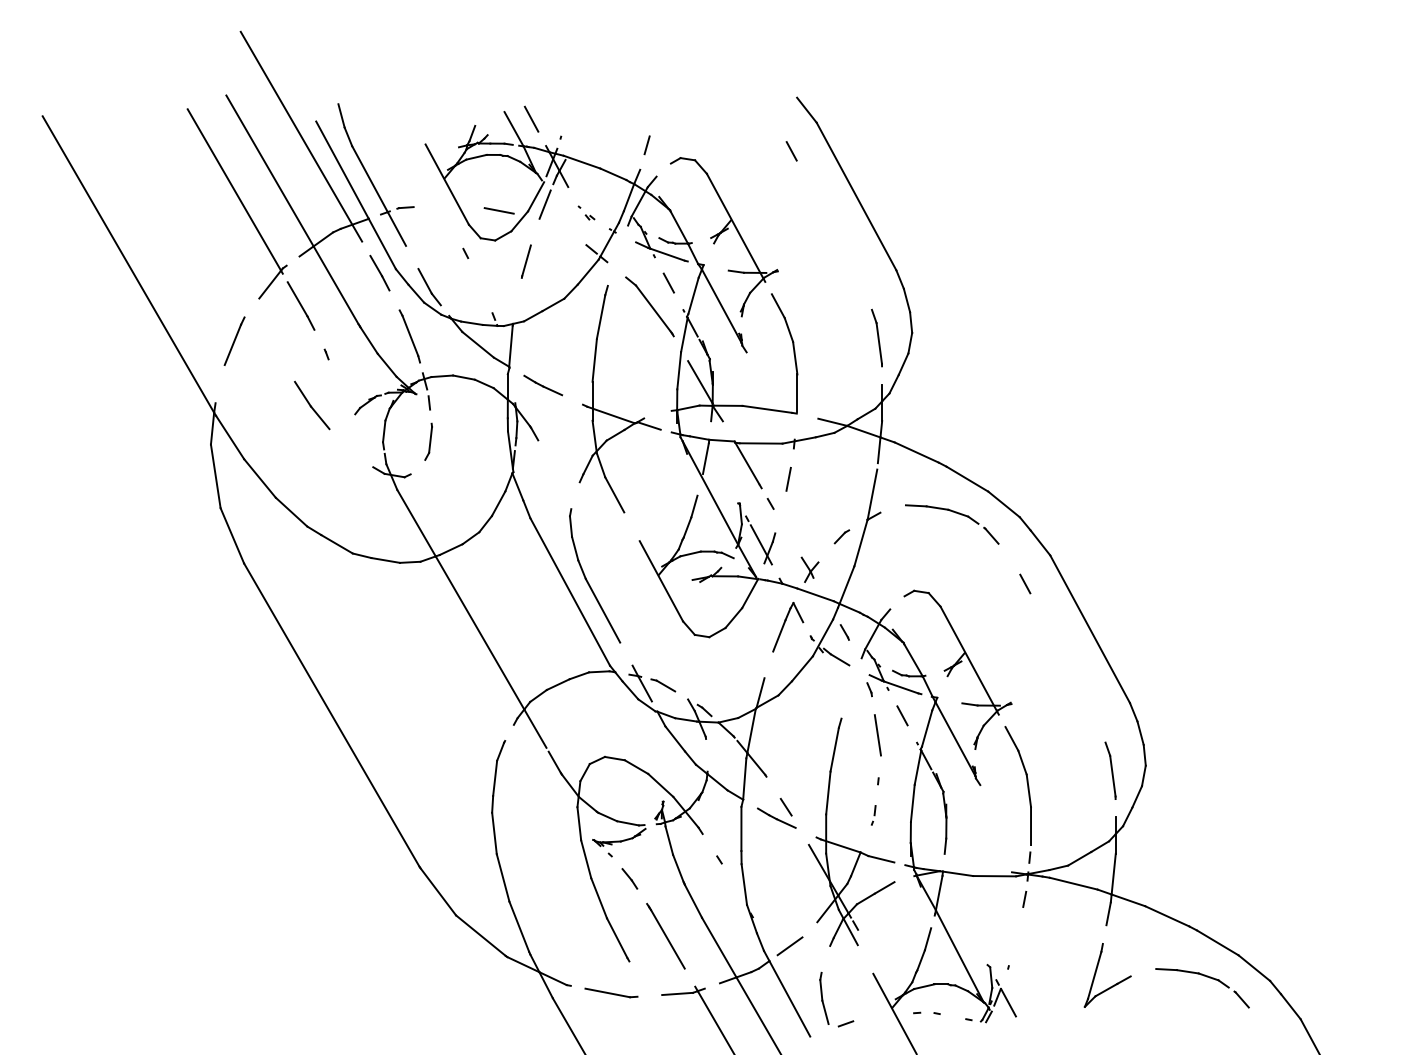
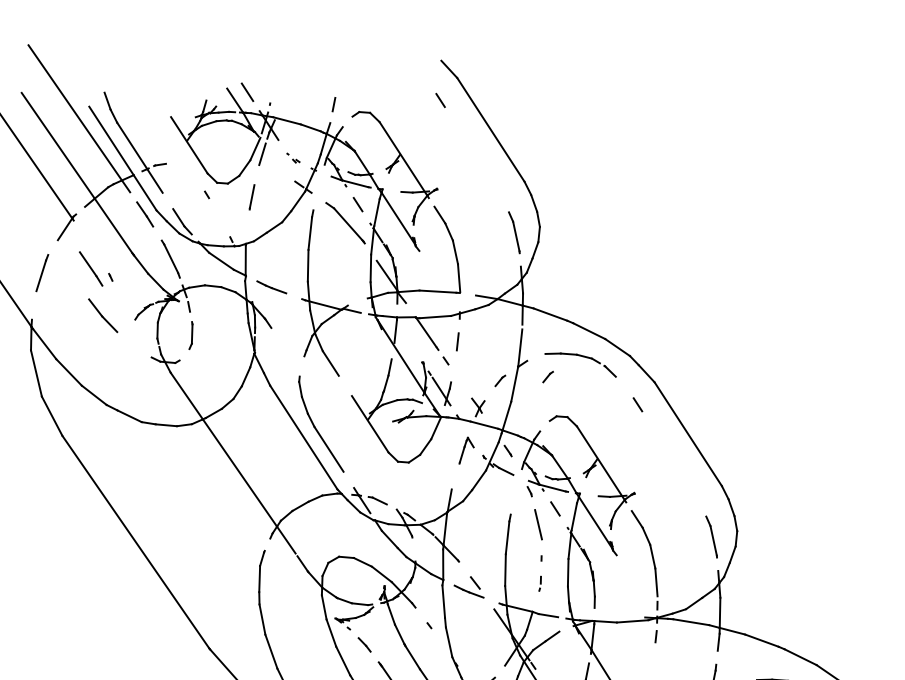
line: (498, 210) -> (228, 161), removed
line: (300, 305) -> (90, 268), moved
part: (906, 536) -> (547, 376), added
part: (788, 626) -> (466, 450), size x0.7

